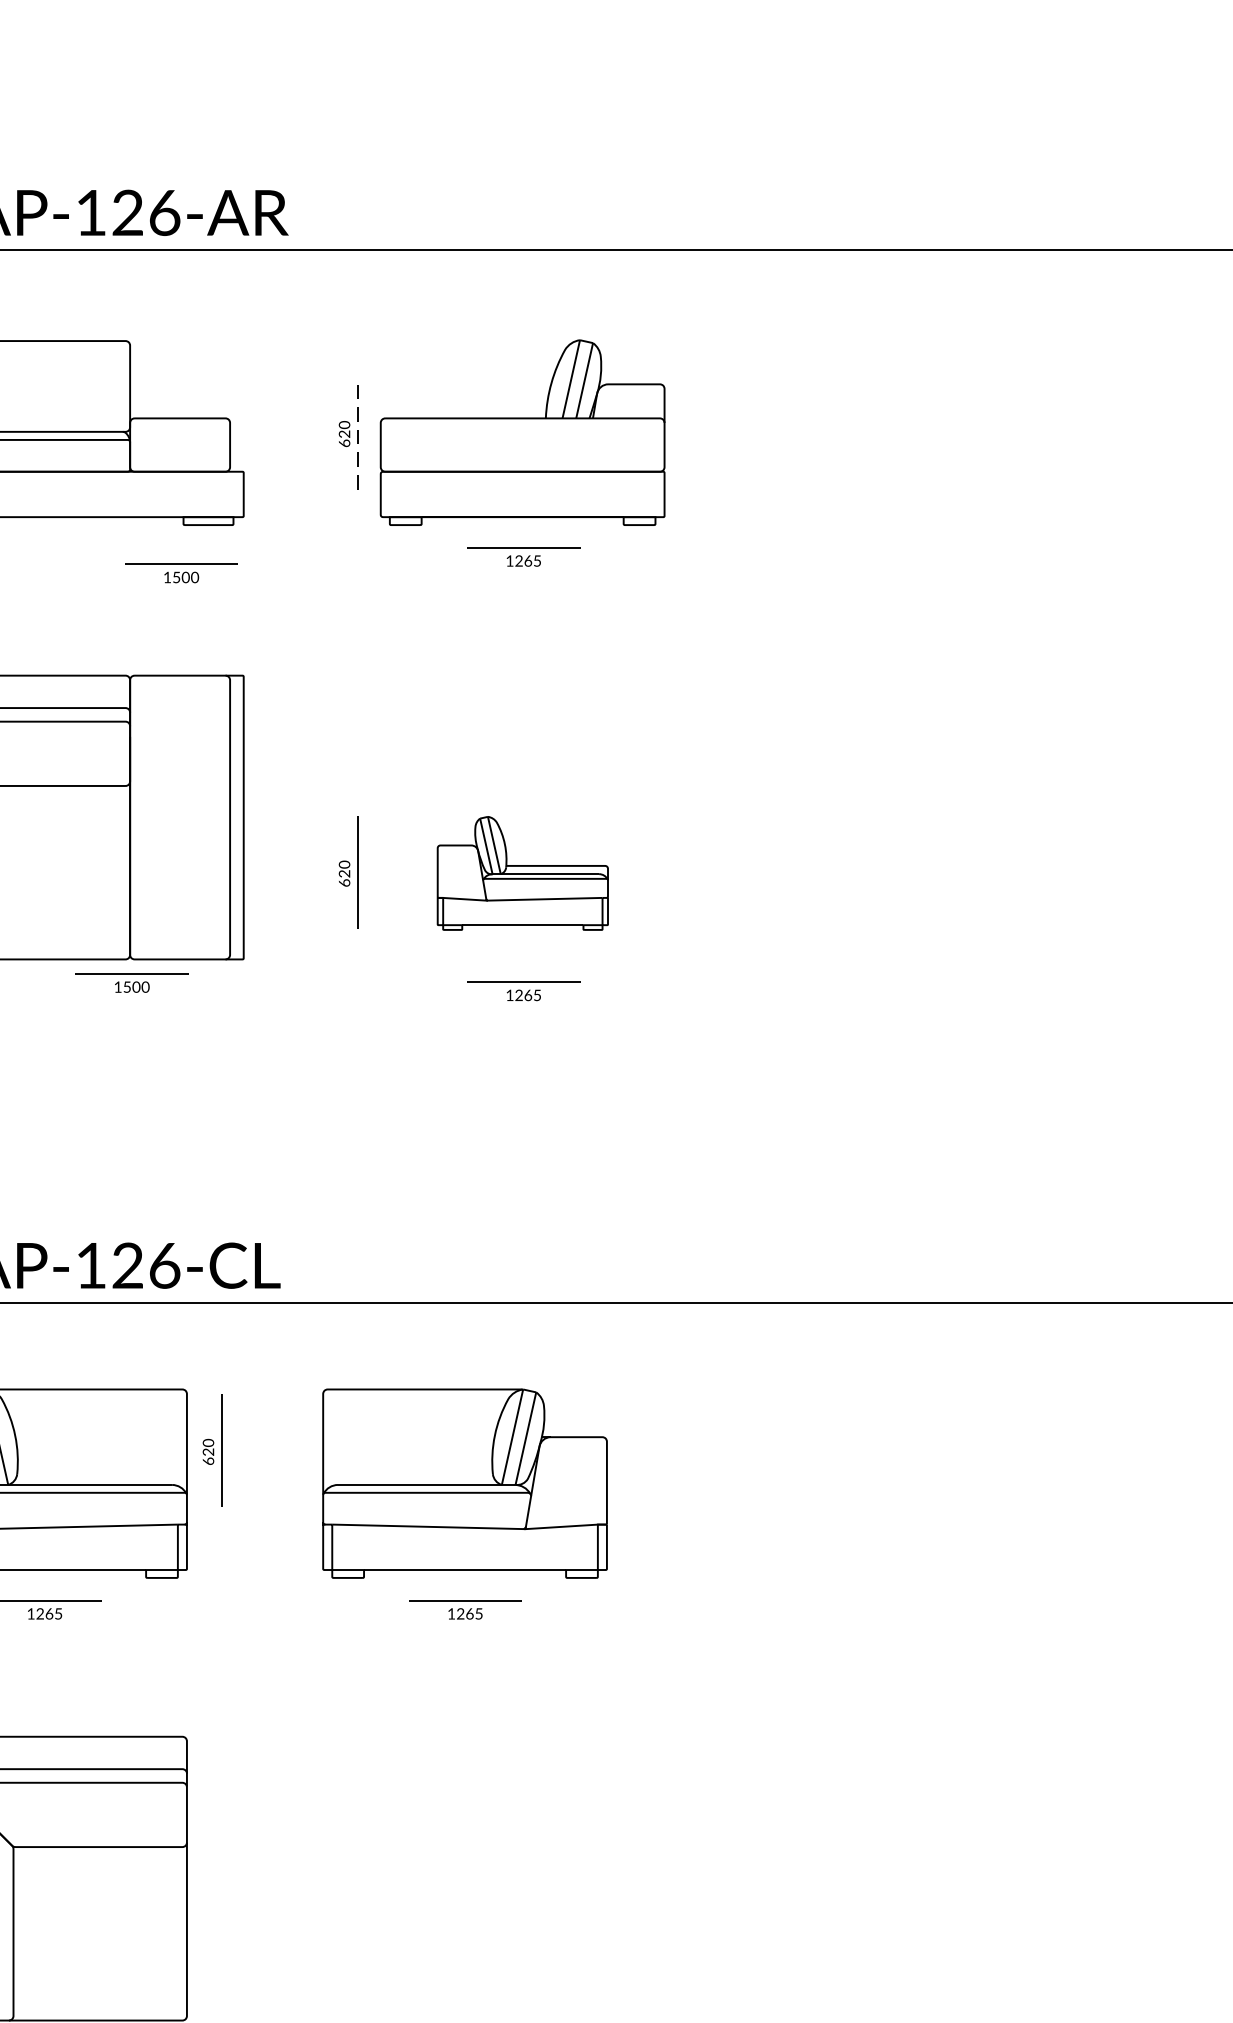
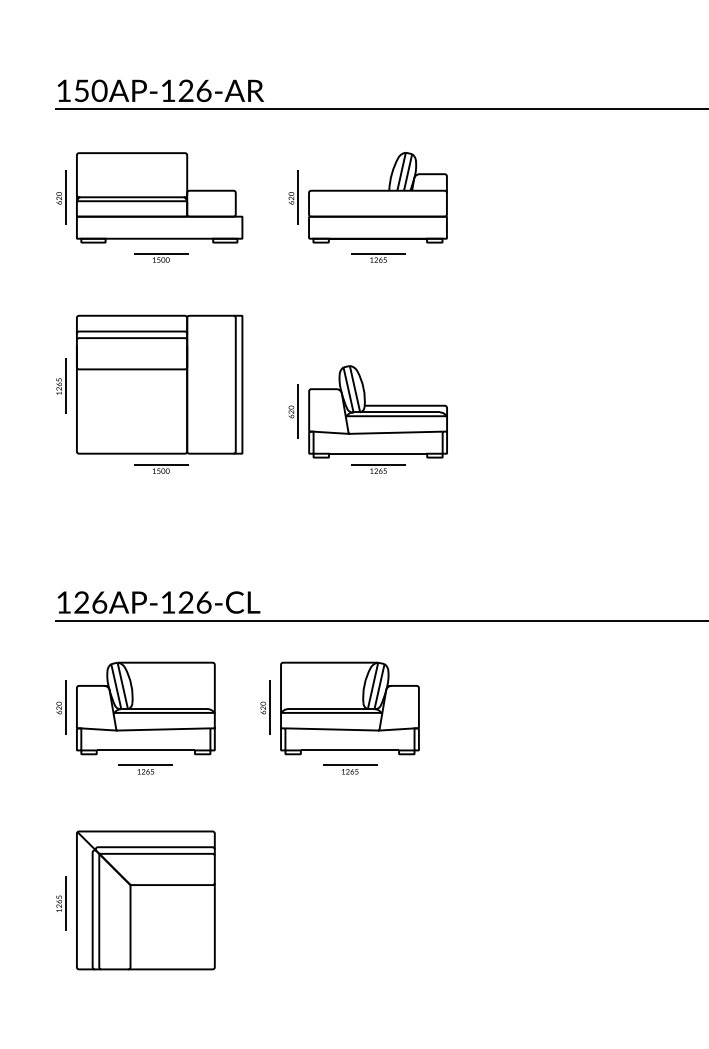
line: (359, 432) -> (298, 197), dashed -> solid
part: (182, 572) -> (161, 257), moved
part: (521, 872) -> (377, 411), size x1.67
part: (132, 981) -> (161, 468), moved
part: (213, 1450) -> (265, 707), moved

